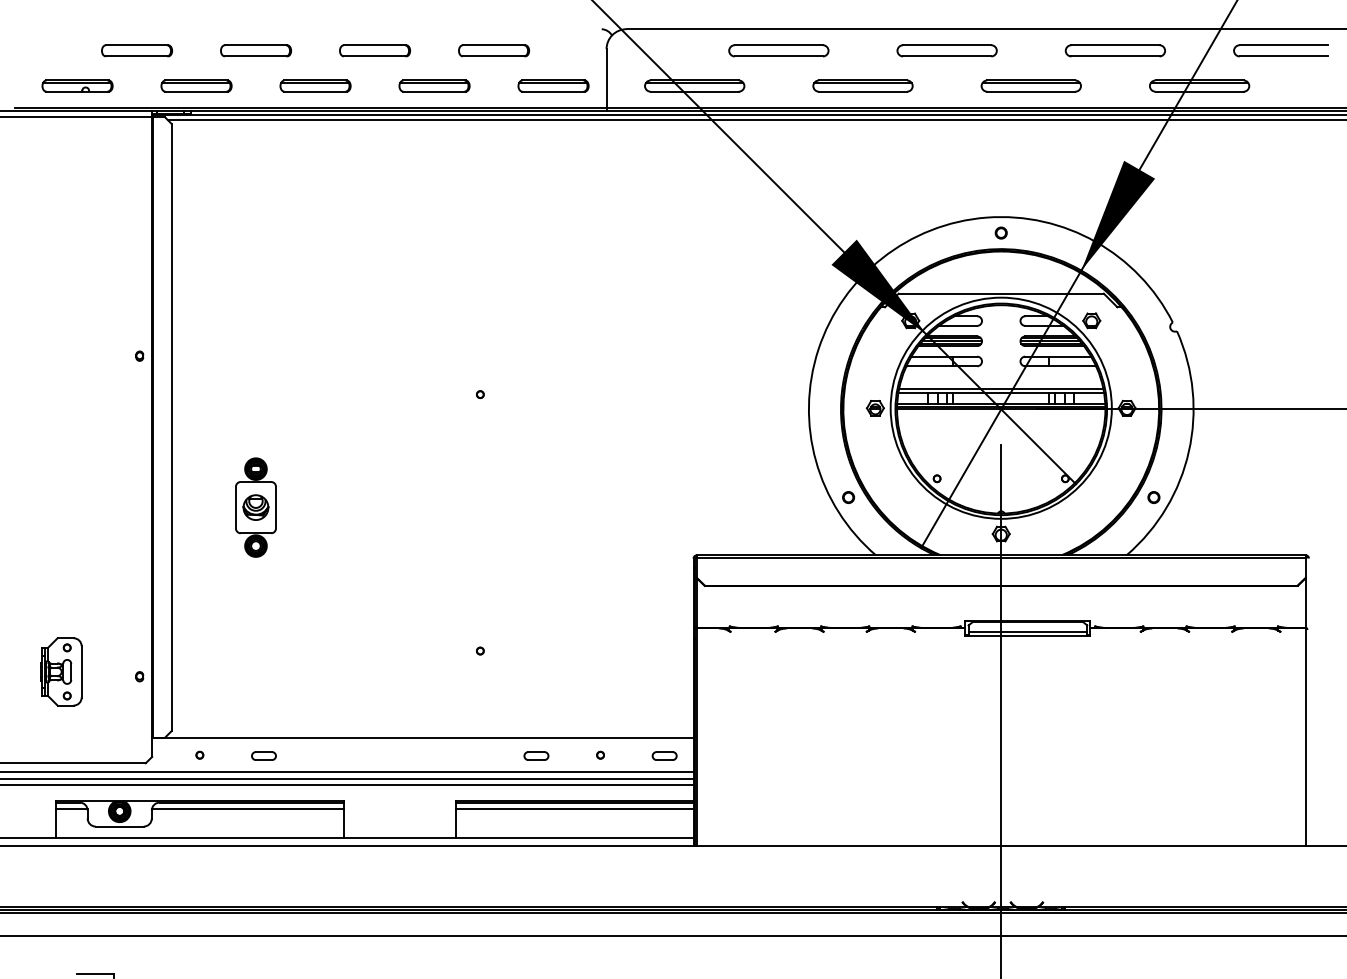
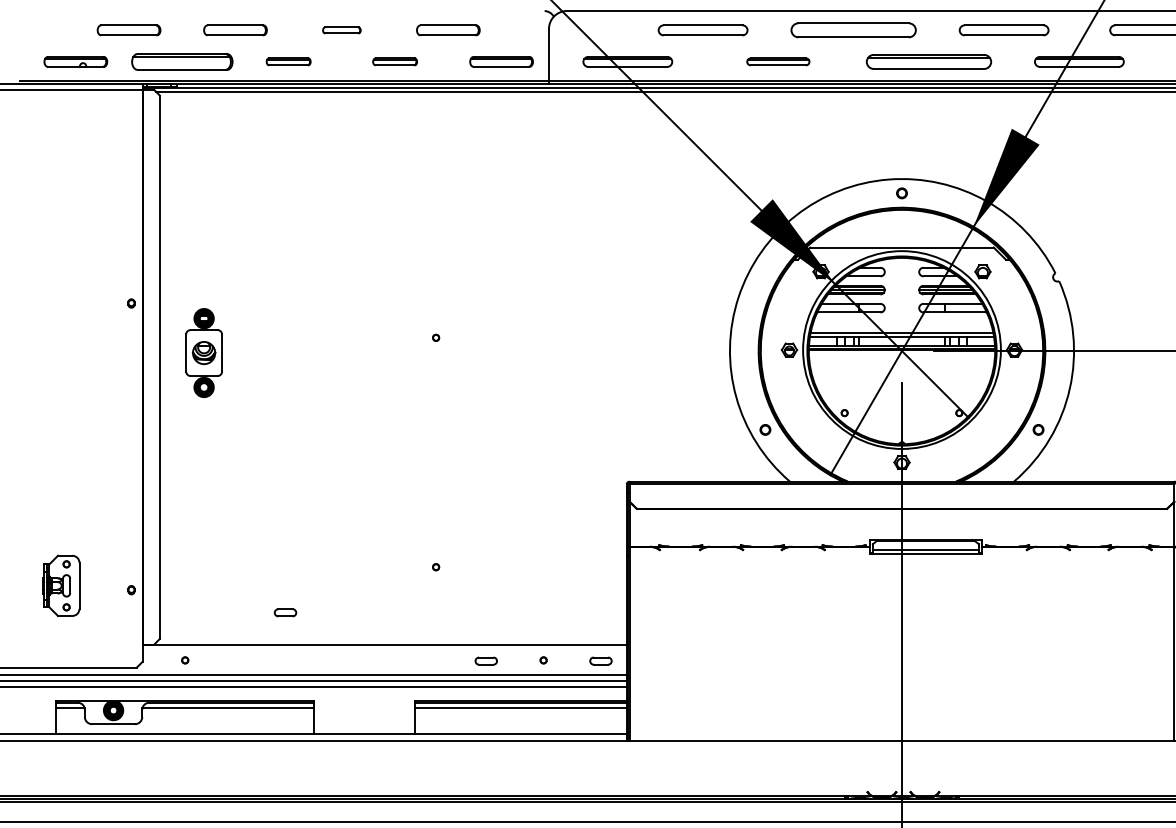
part: (374, 50) -> (341, 30), size x0.6
part: (946, 50) -> (853, 30), size x1.4
part: (196, 85) -> (182, 61), size x1.6
part: (315, 85) -> (288, 61), size x0.7
part: (434, 85) -> (395, 61), size x0.7
part: (862, 85) -> (777, 61), size x0.7
part: (1030, 85) -> (928, 61), size x1.4
part: (255, 507) -> (203, 352), moved
part: (263, 755) -> (285, 612), moved

